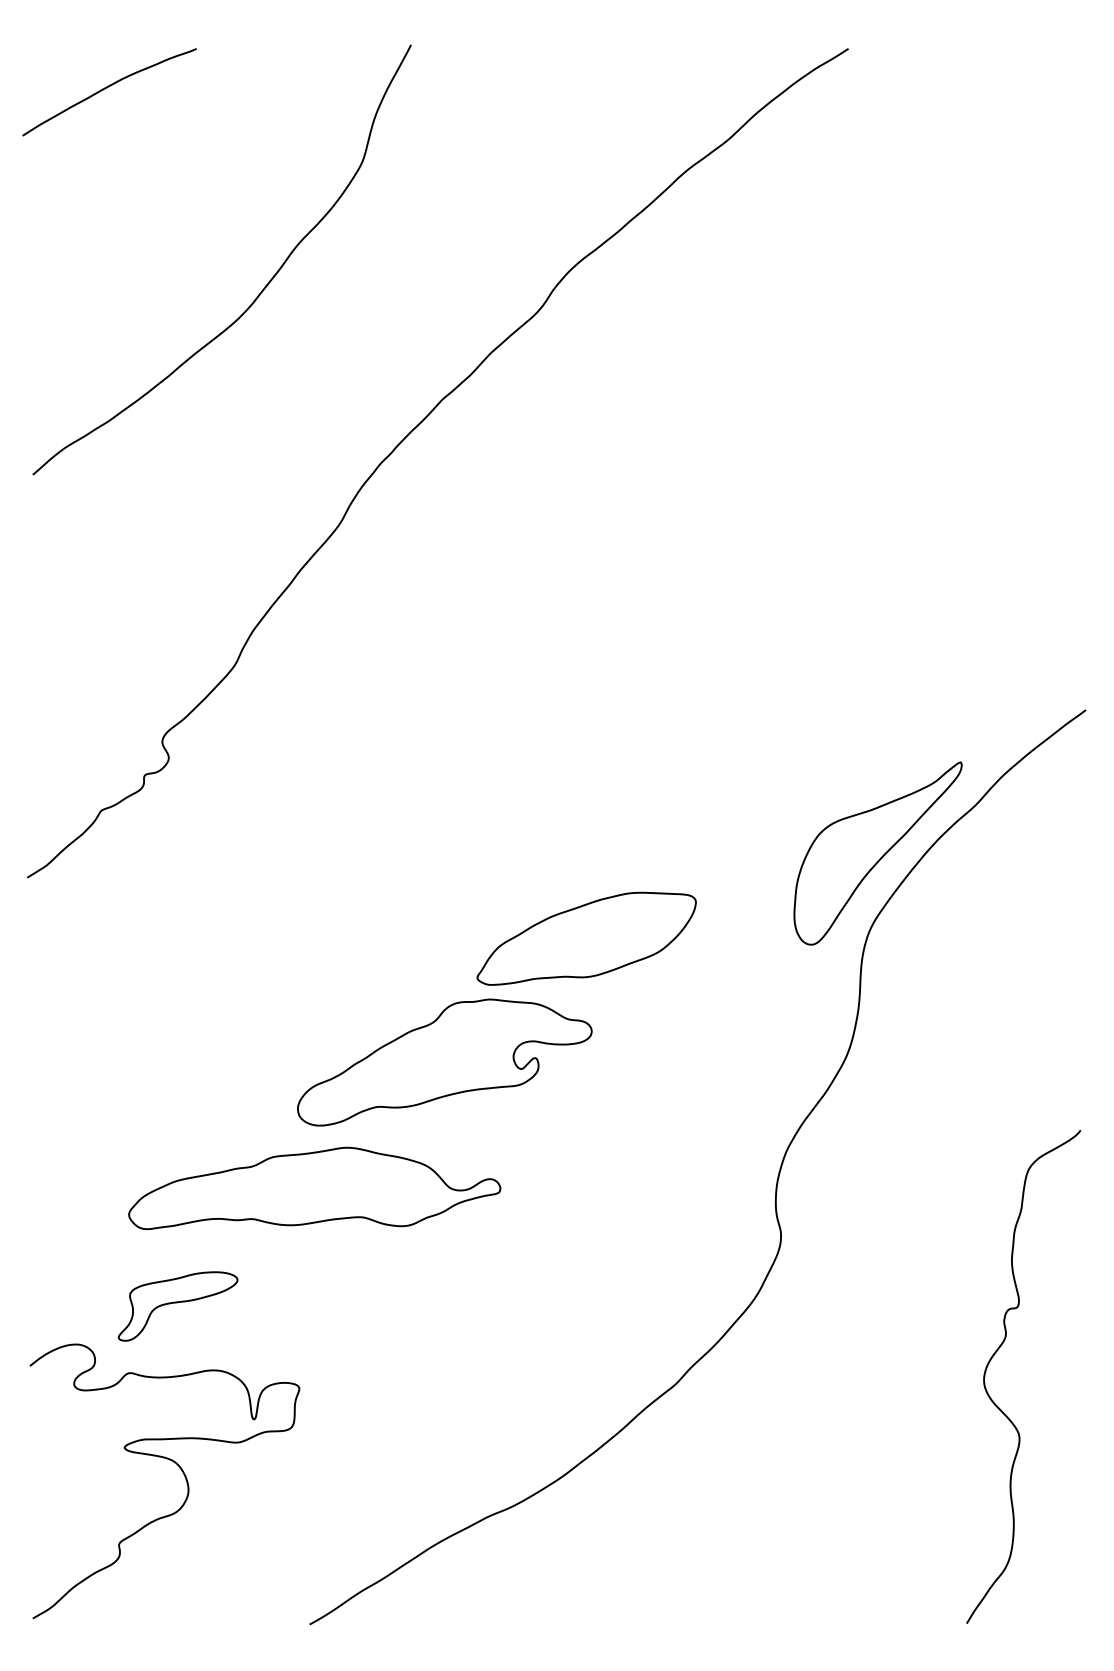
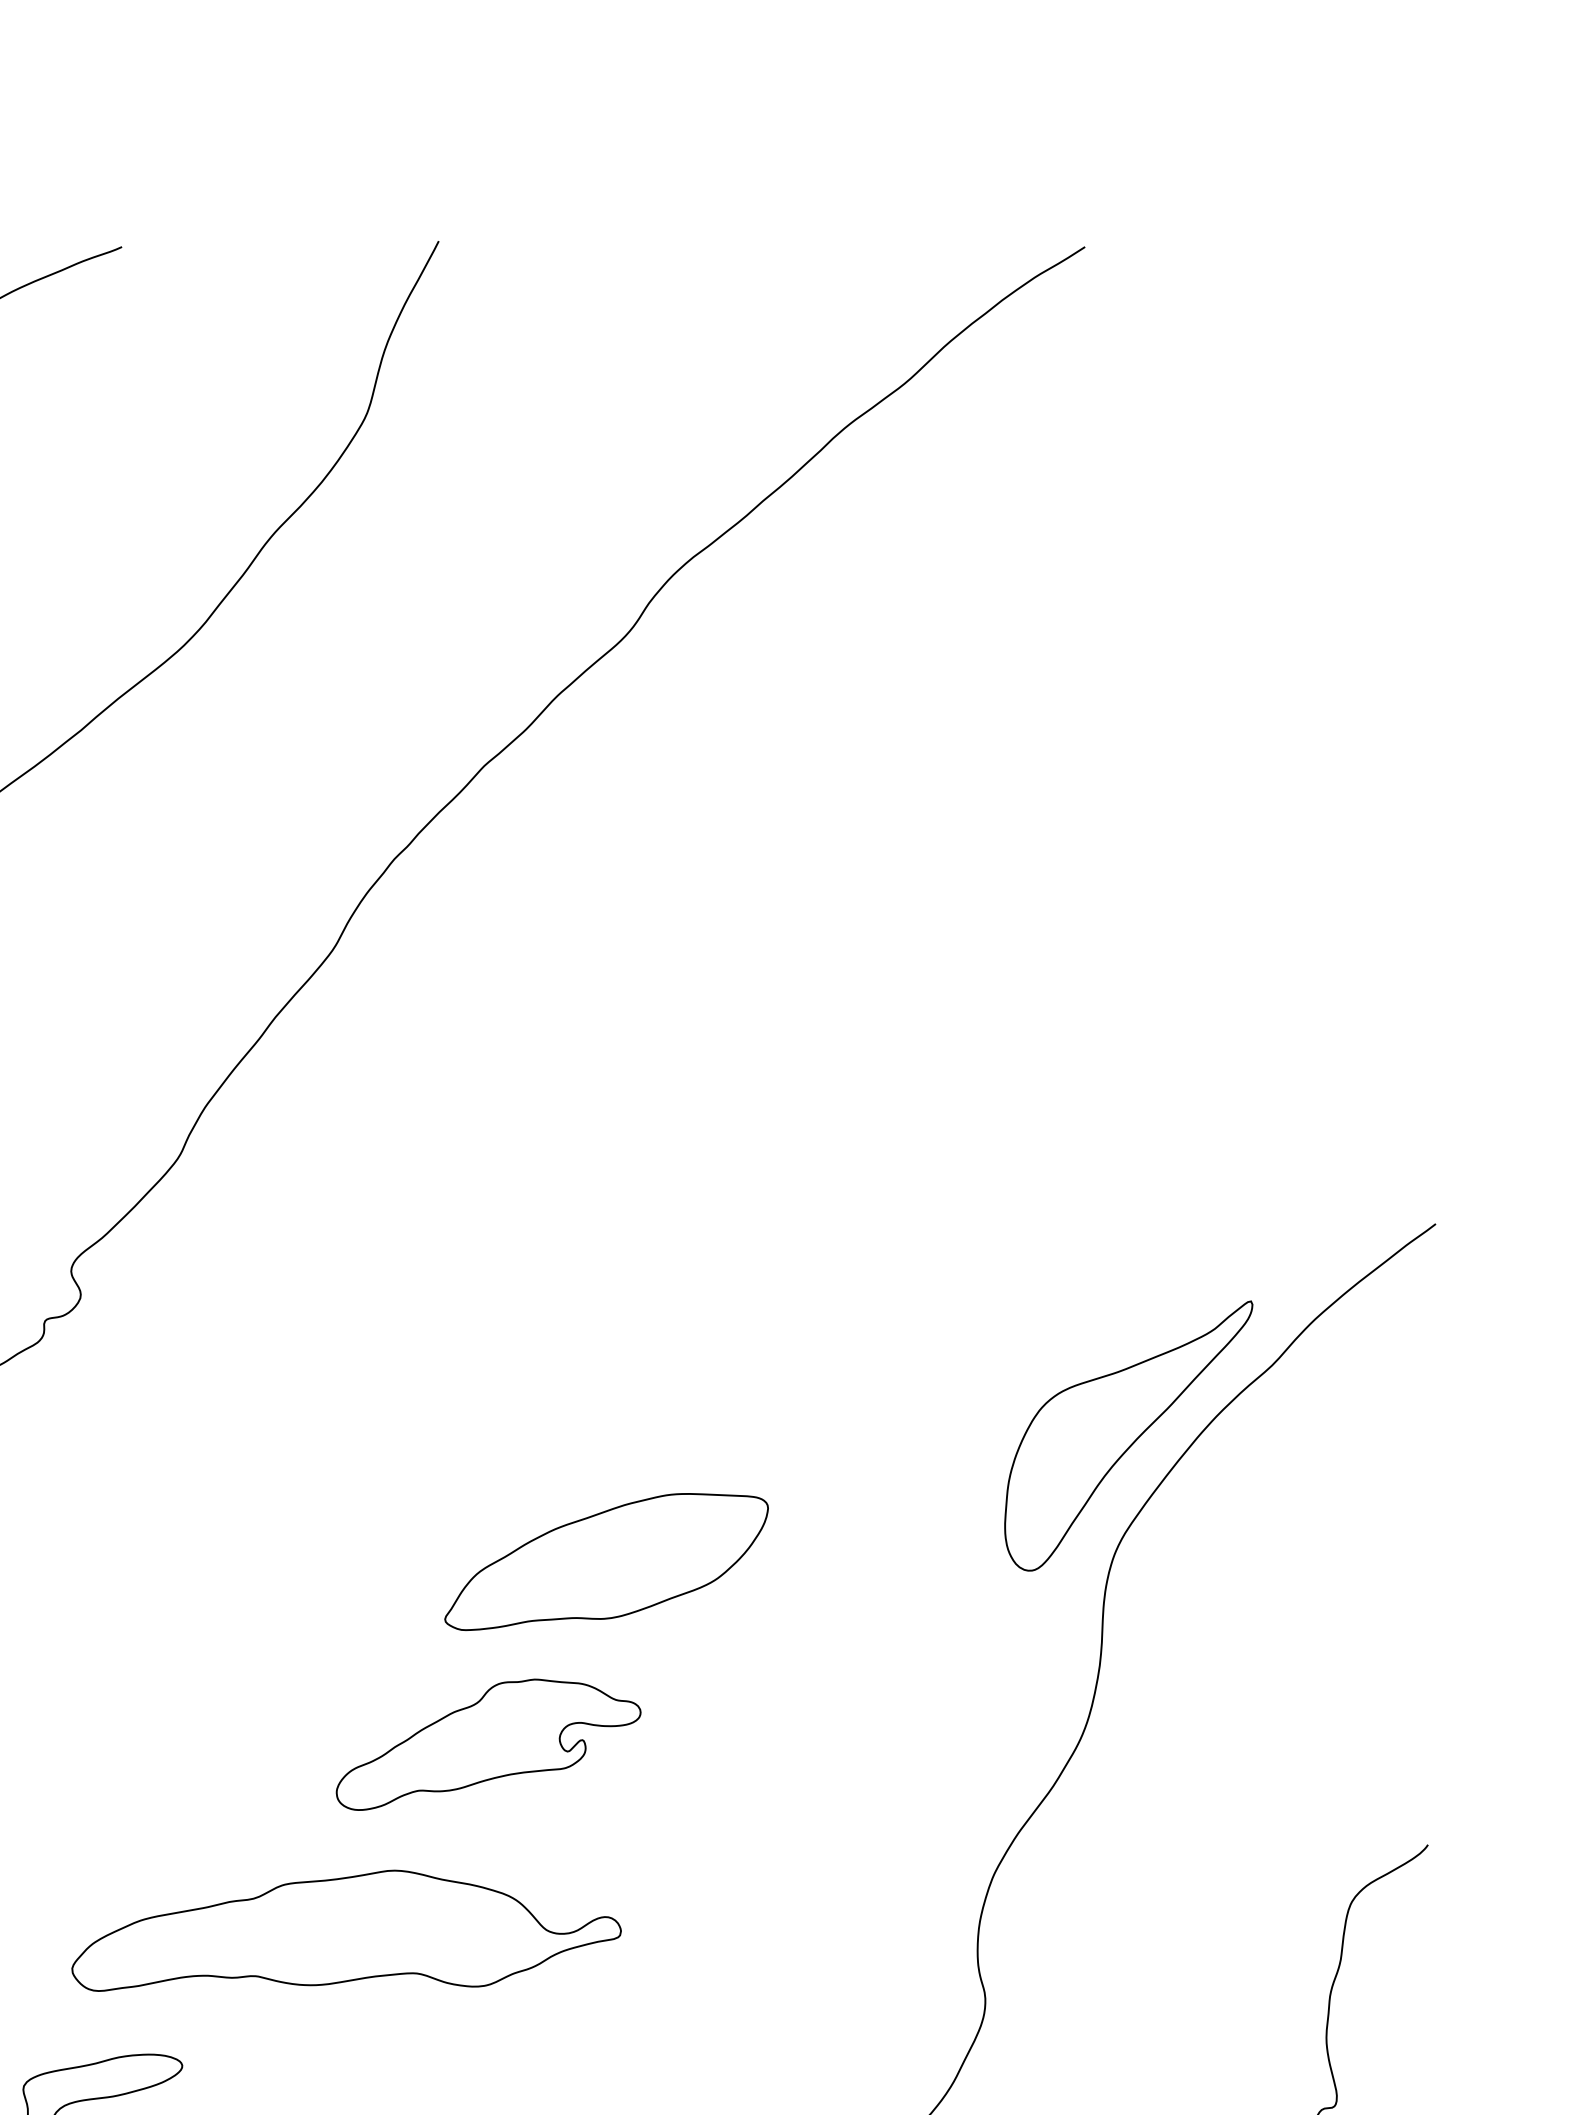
part: (586, 938) -> (606, 1561), moved
part: (444, 1062) -> (488, 1744), size x0.7
part: (314, 1188) -> (346, 1930), moved

